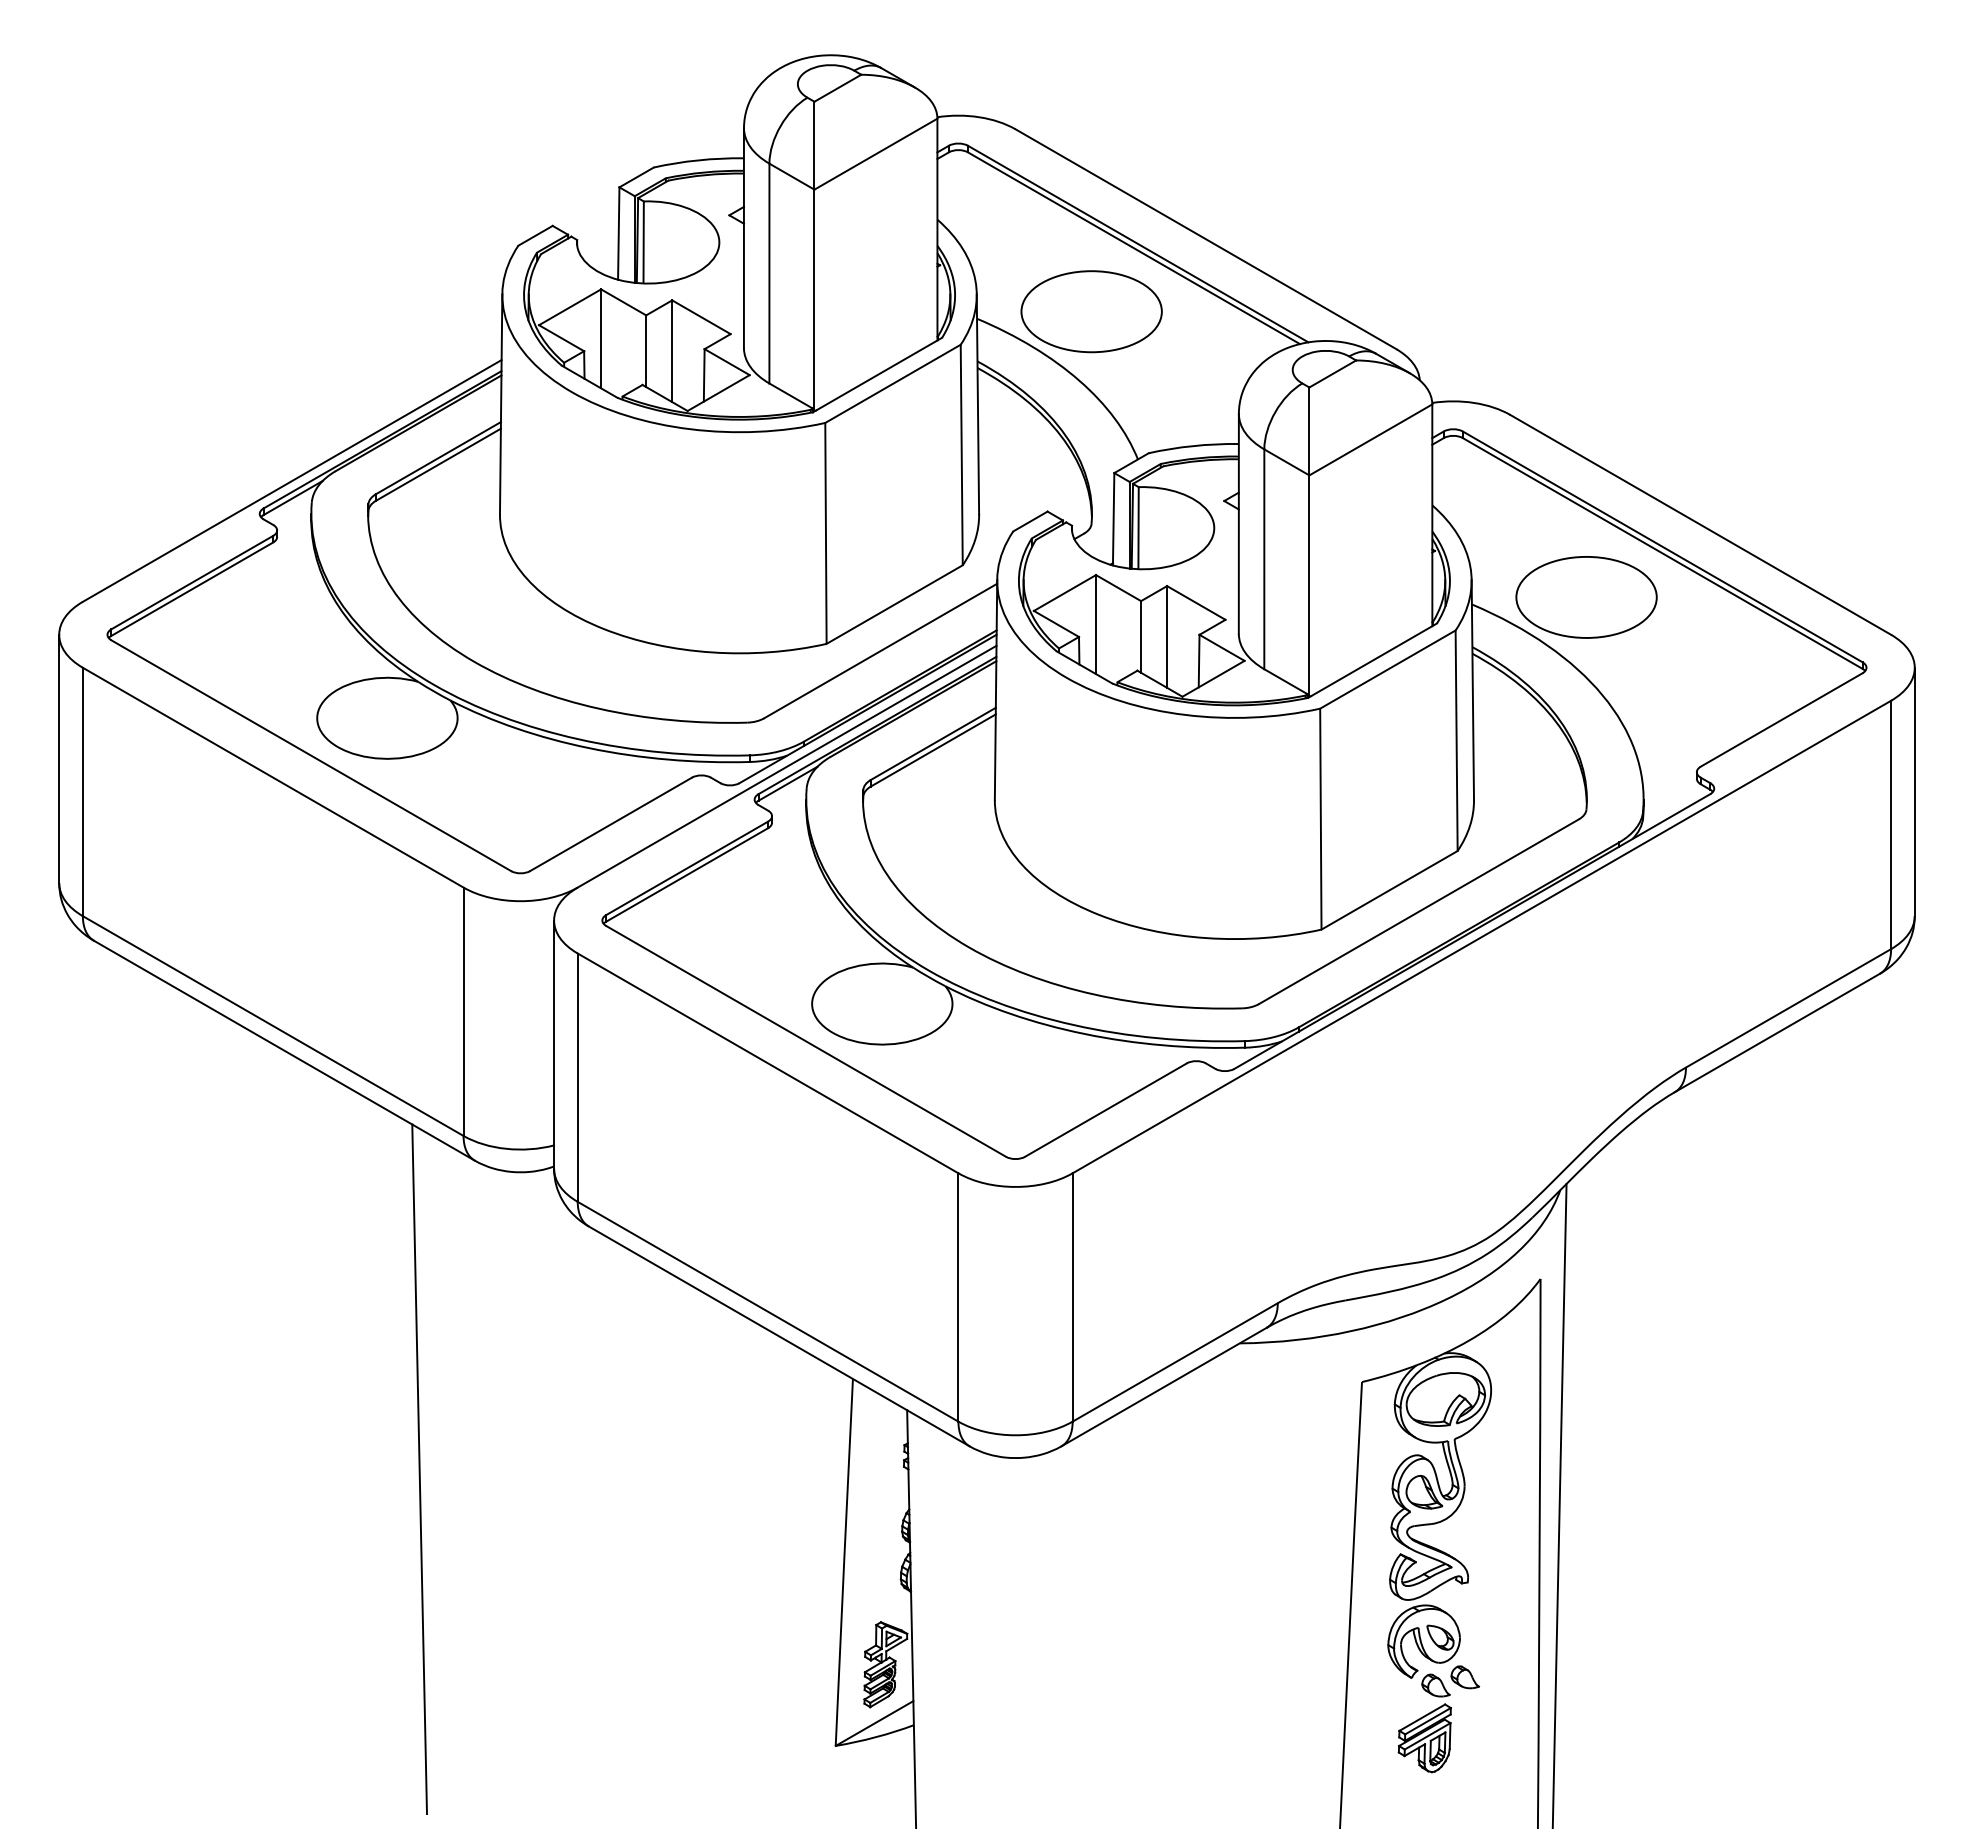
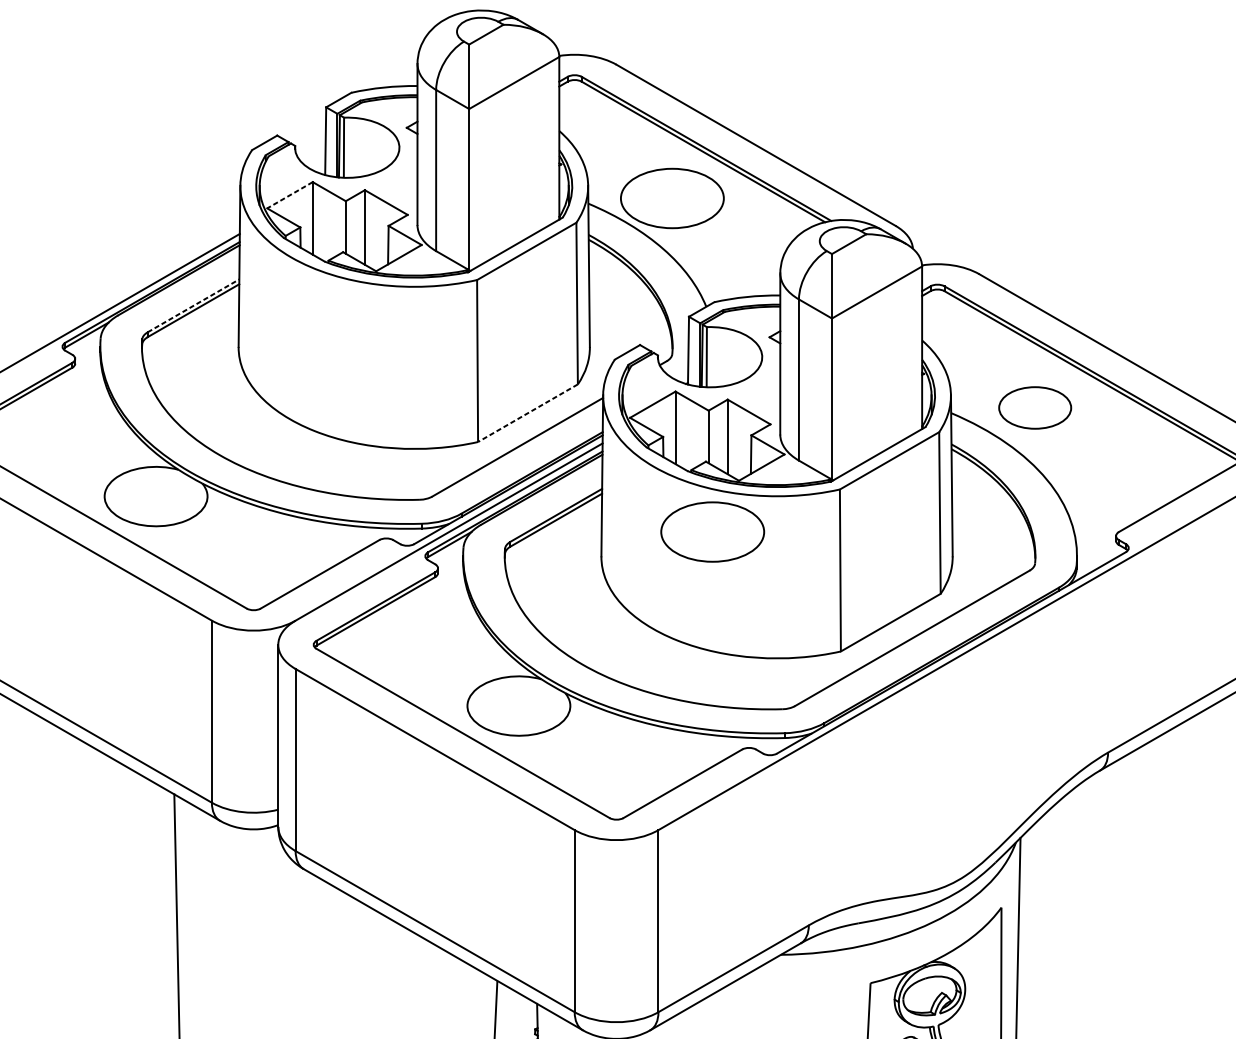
line: (570, 307) -> (290, 195), solid -> dashed
line: (438, 457) -> (193, 305), solid -> dashed
part: (1586, 597) -> (1035, 408), size x0.7
line: (894, 604) -> (527, 413), solid -> dashed
part: (1146, 766) -> (712, 531), added

